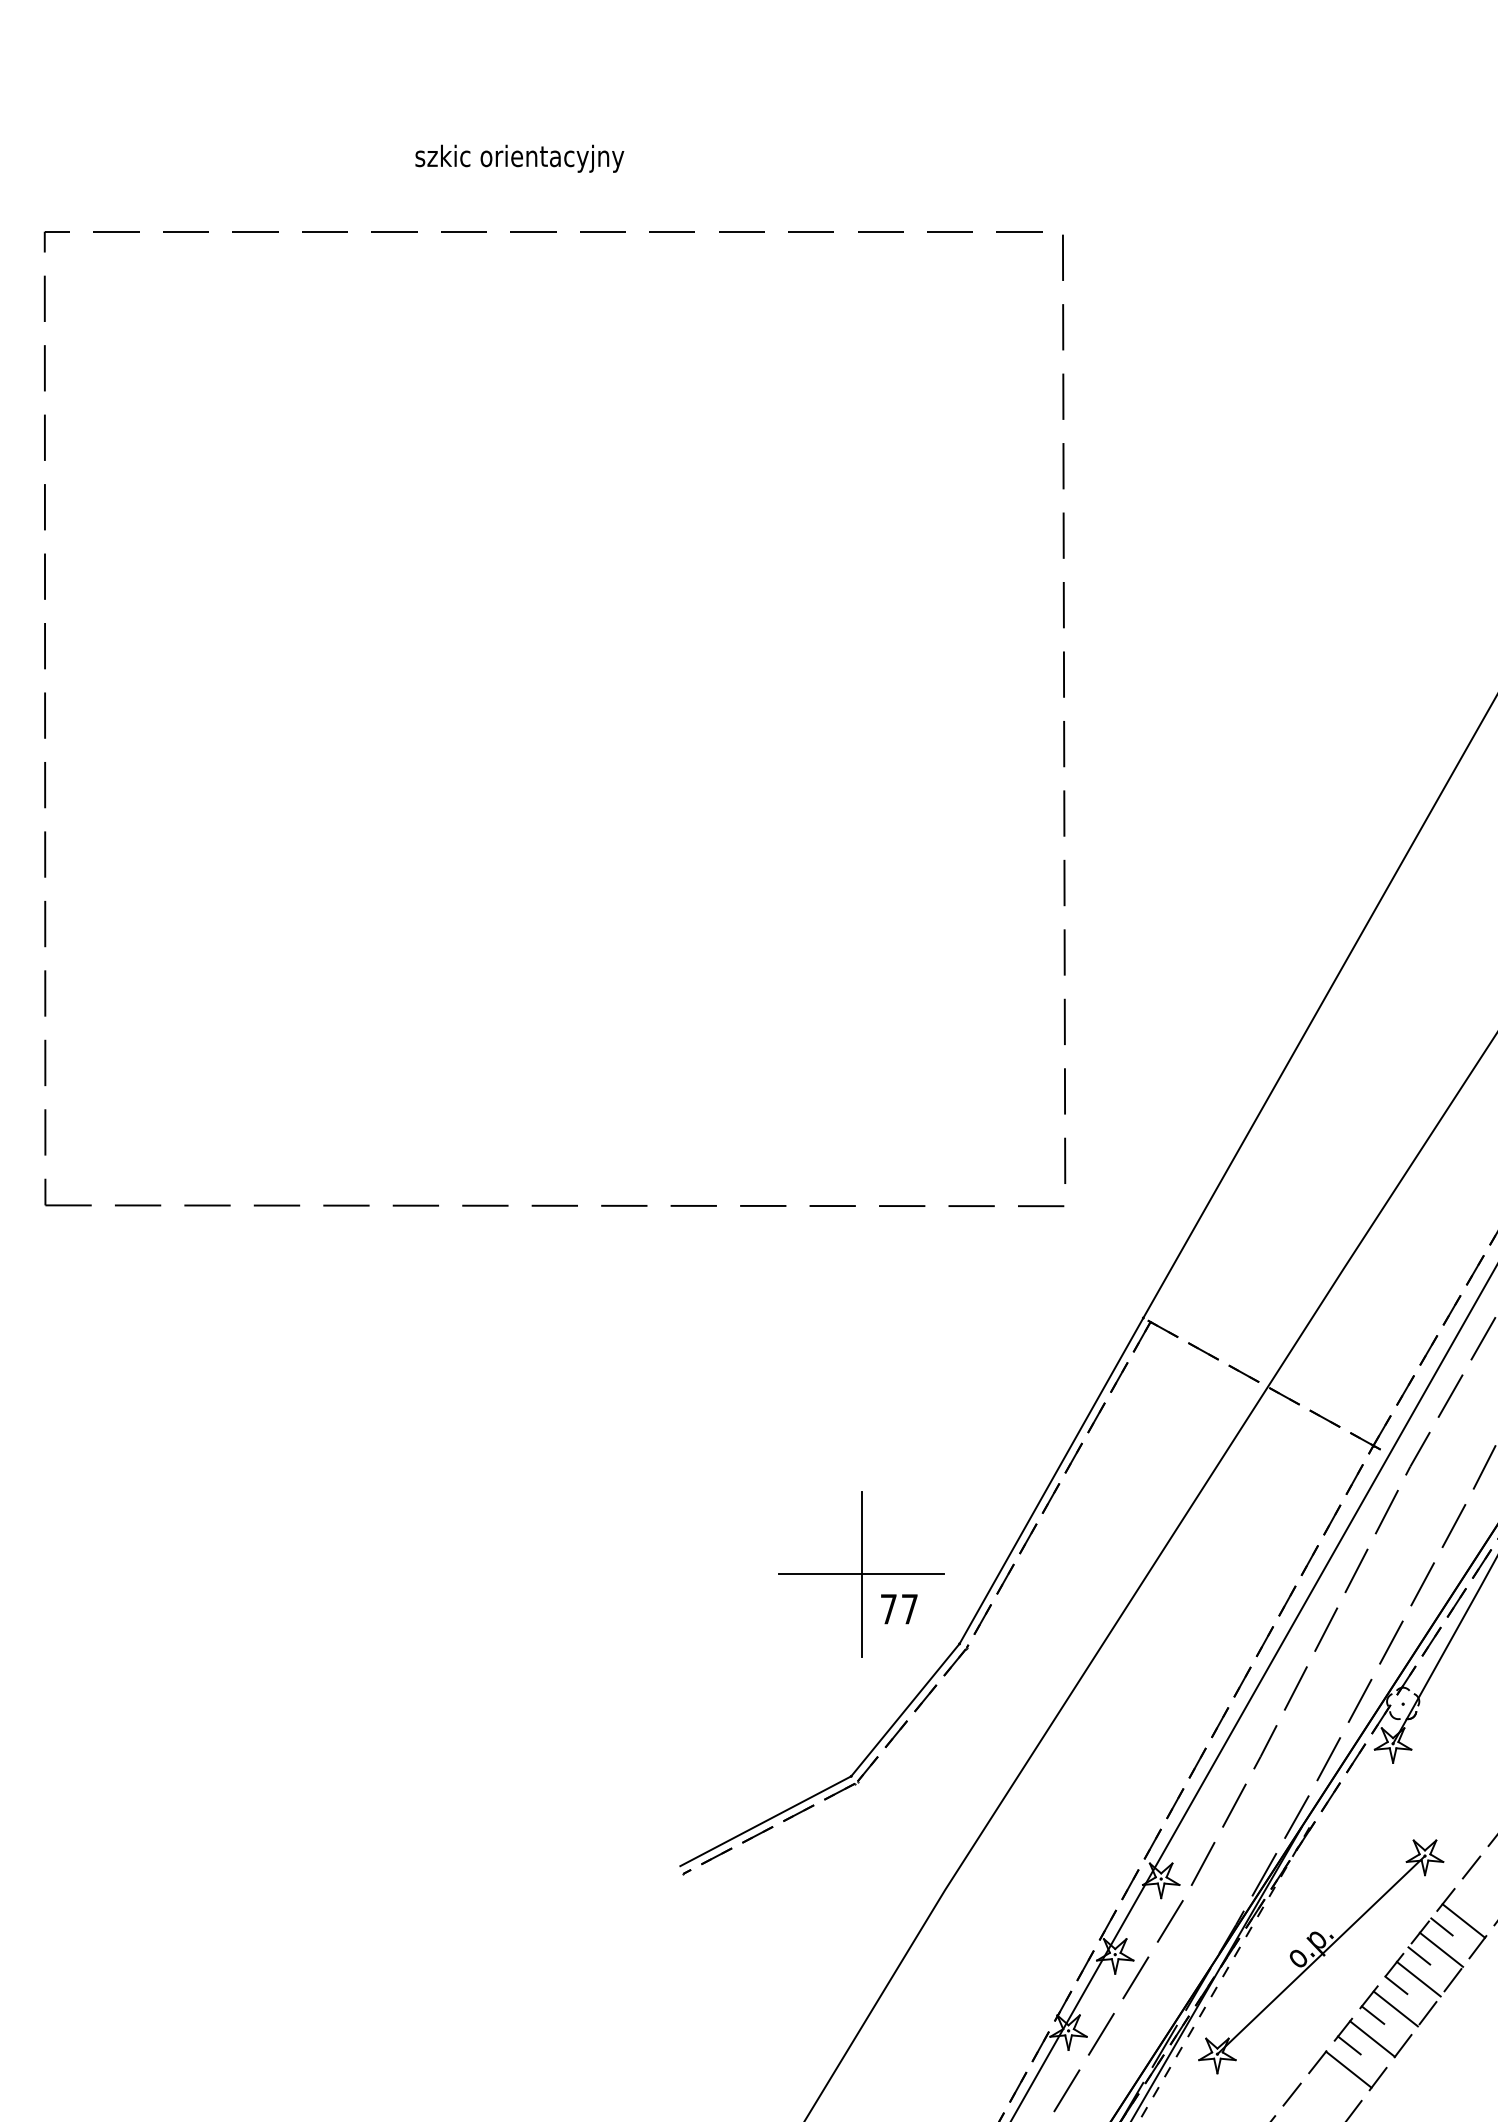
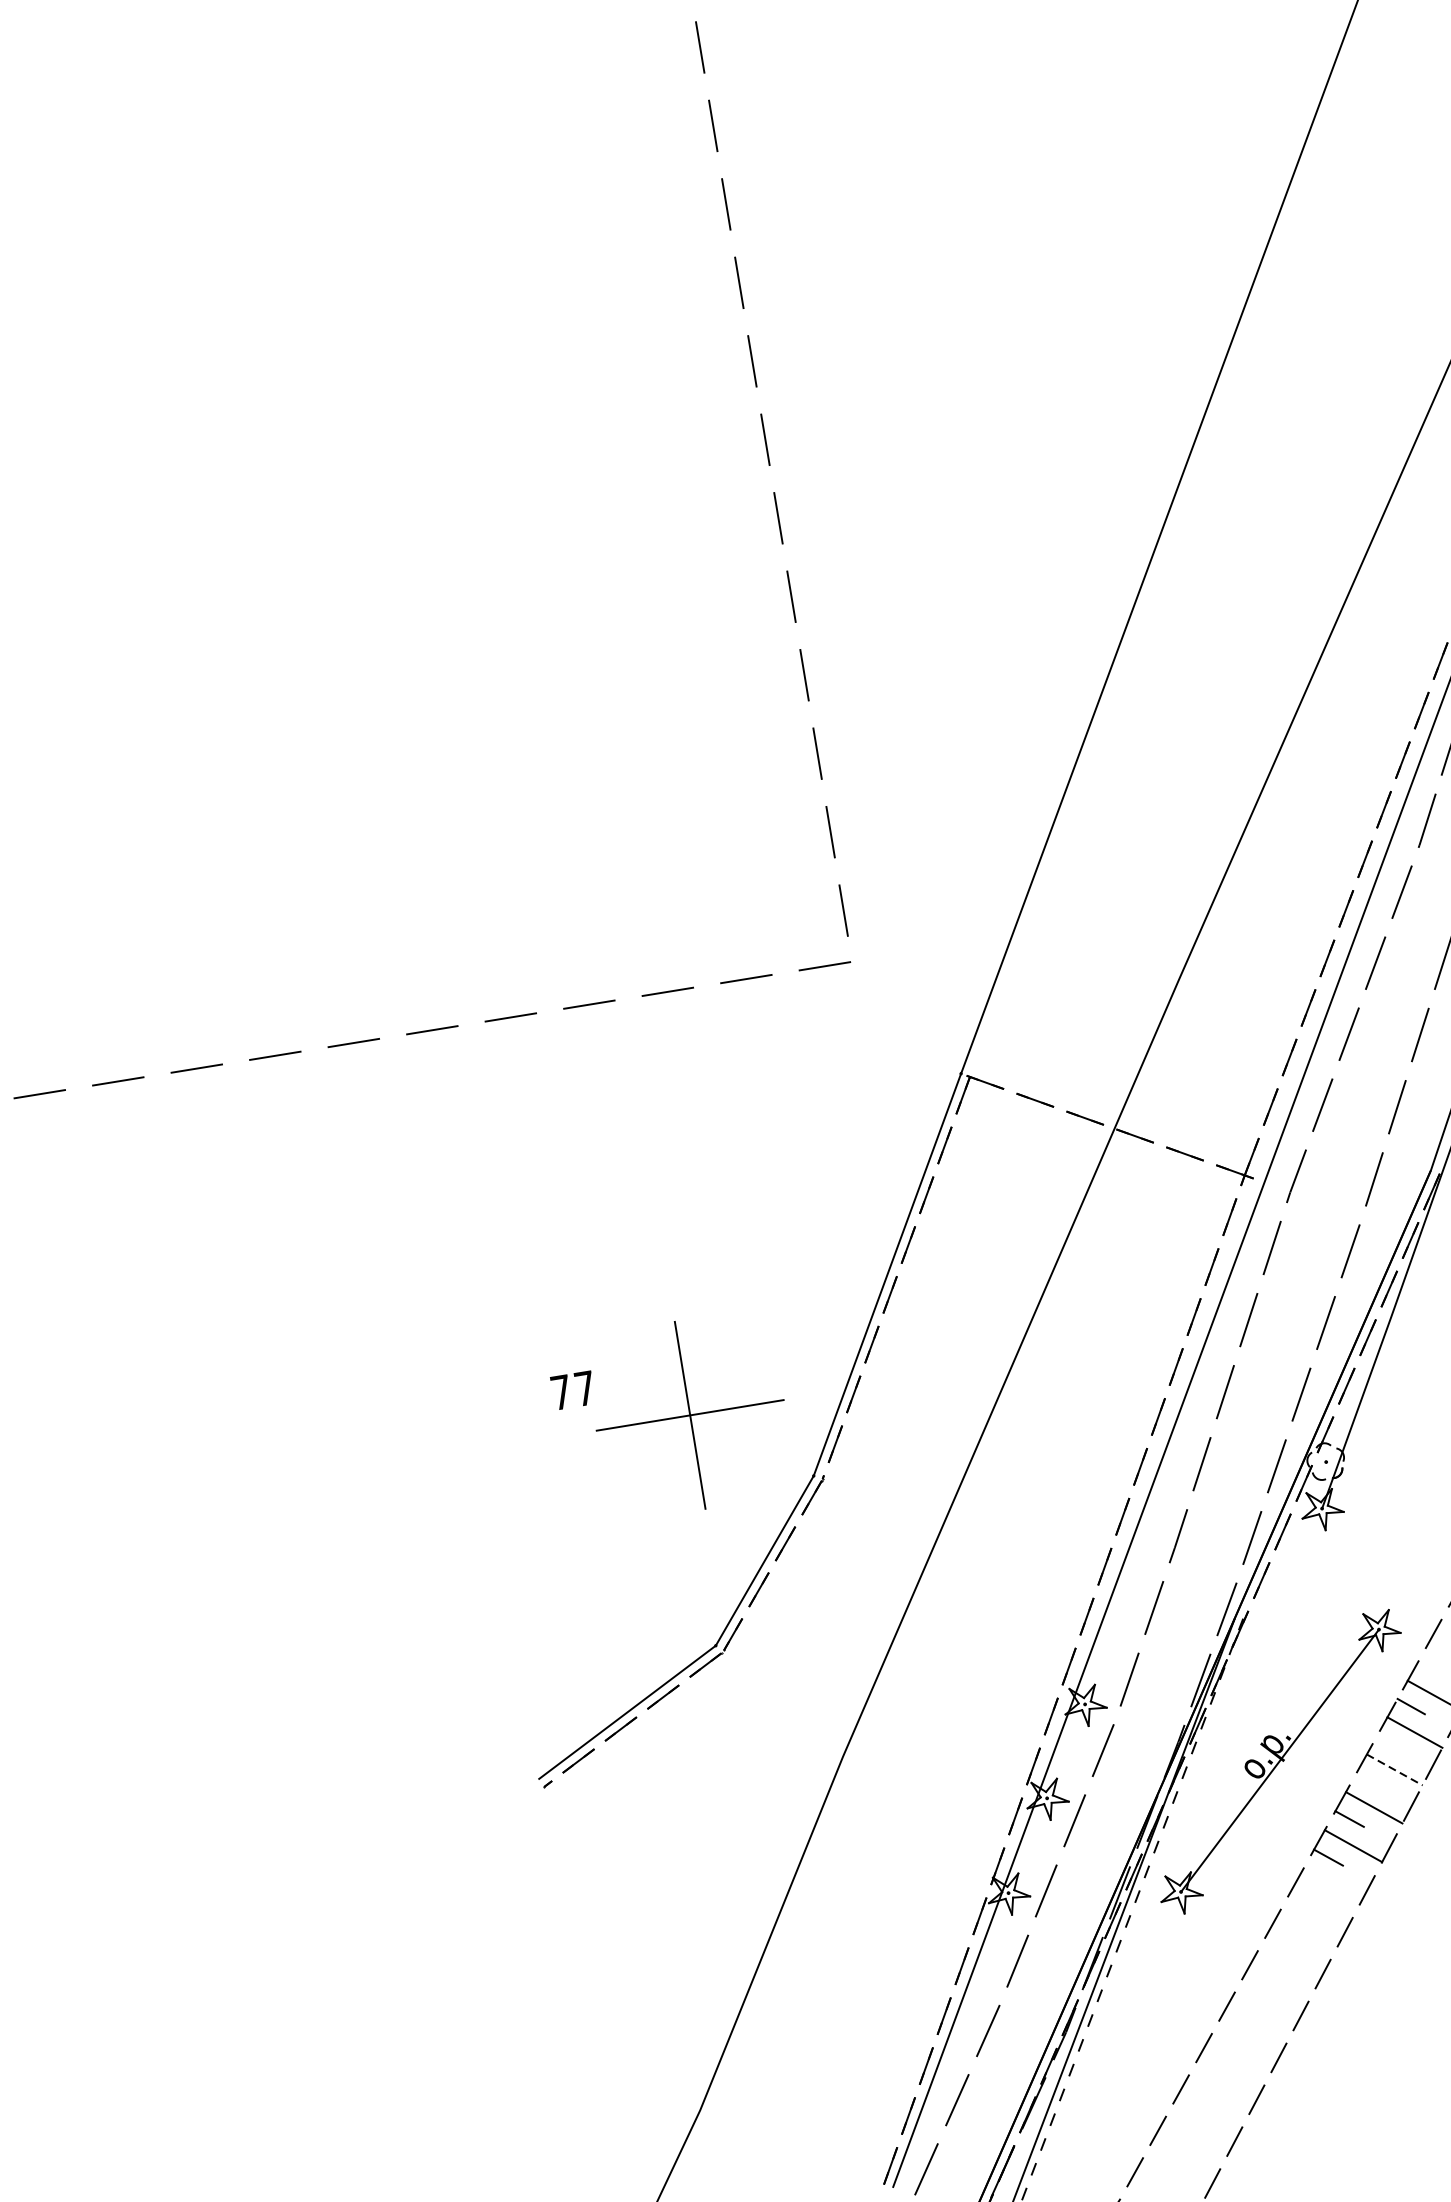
text: (899, 1609) -> (573, 1390), moved
line: (1419, 1955) -> (1391, 1743), removed
line: (1418, 1979) -> (1394, 1770), solid -> dashed
line: (1396, 1985) -> (1370, 1781), removed
line: (1348, 2069) -> (1331, 1884), removed

